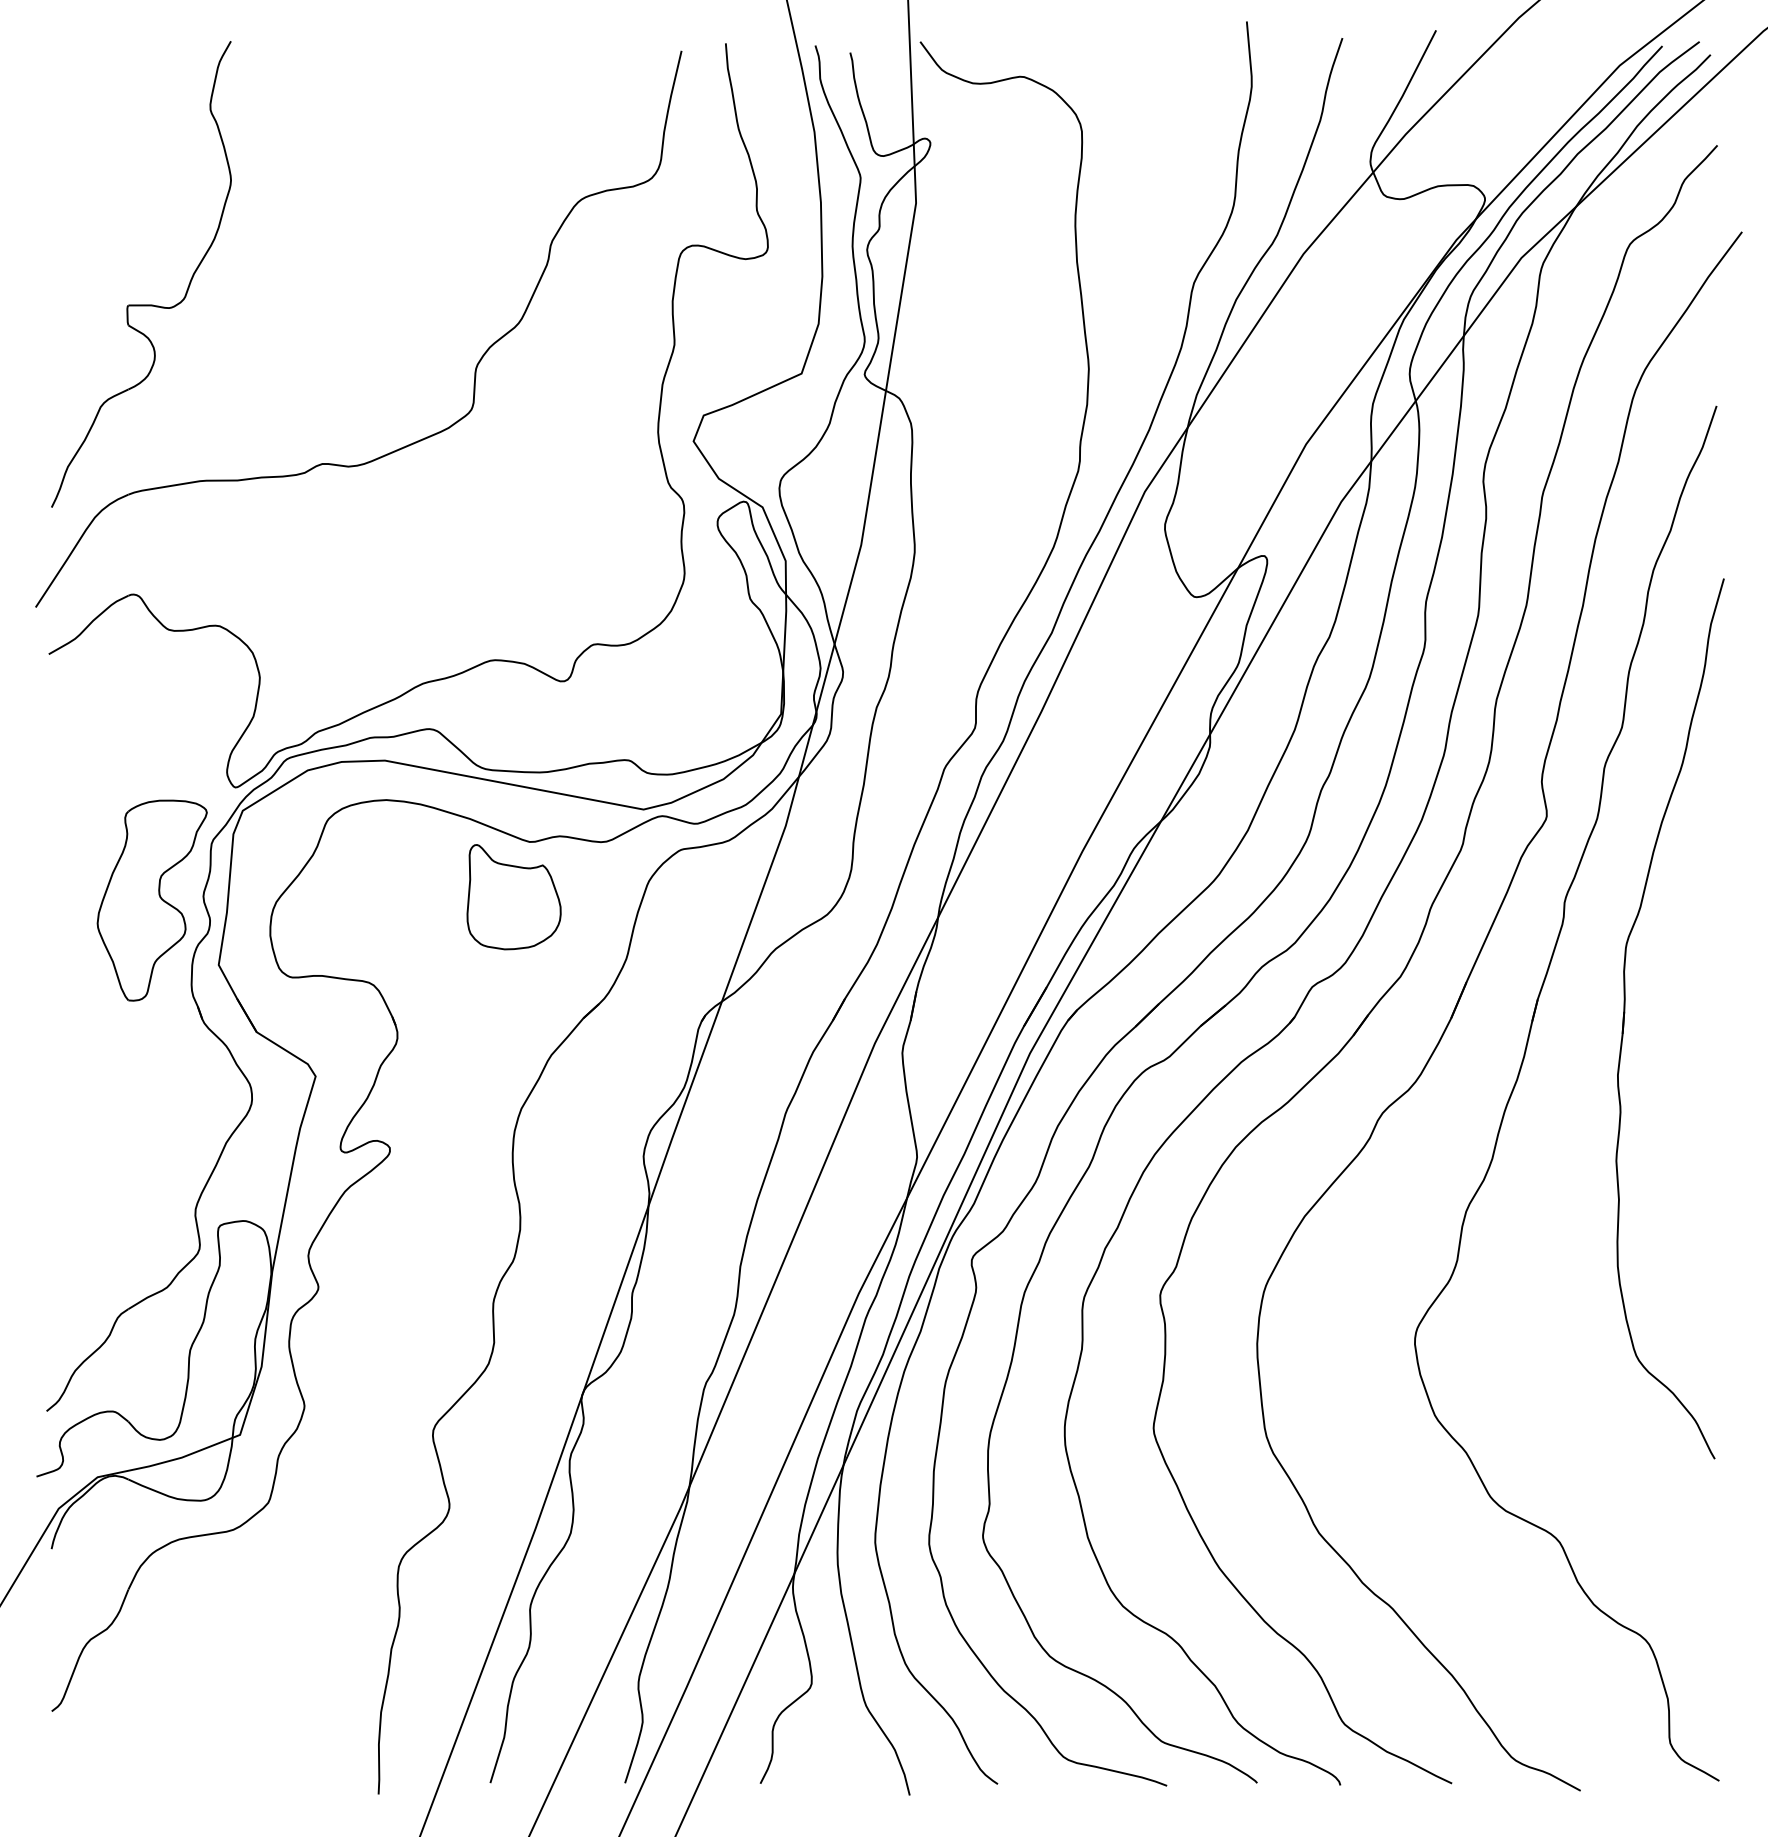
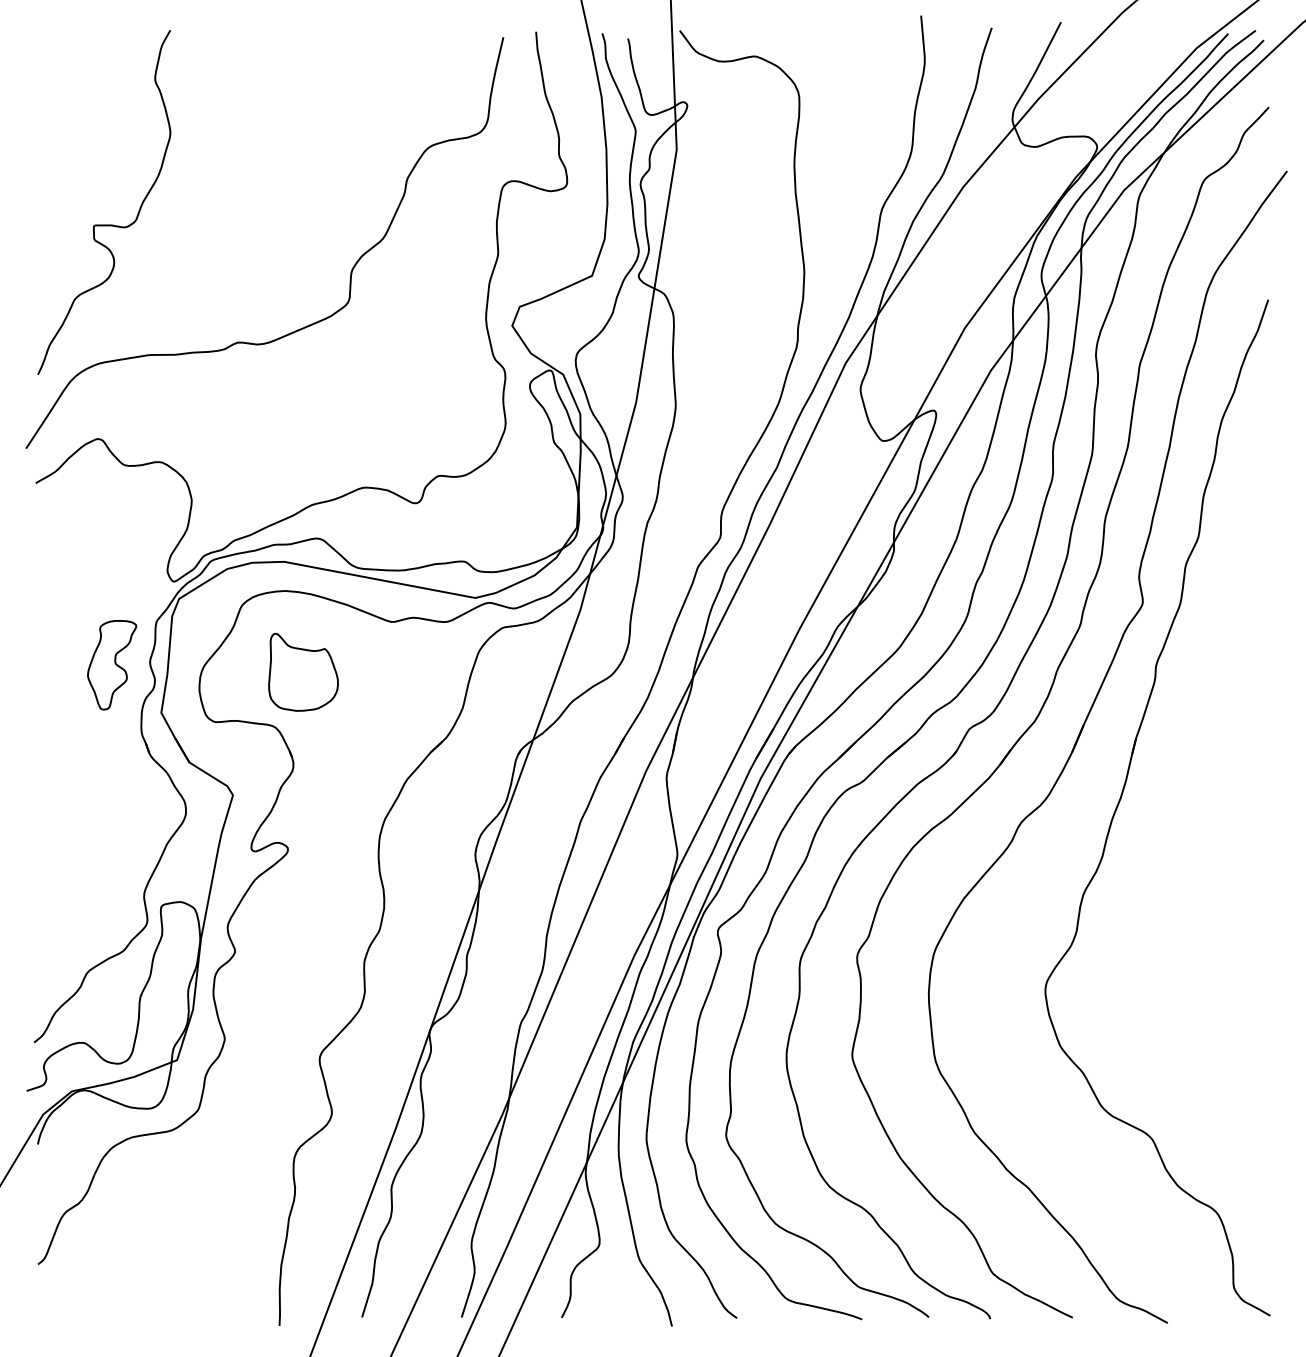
part: (513, 897) -> (303, 672), moved
part: (151, 900) -> (111, 665), size x0.6
part: (1625, 1013) -> (1200, 748), removed

